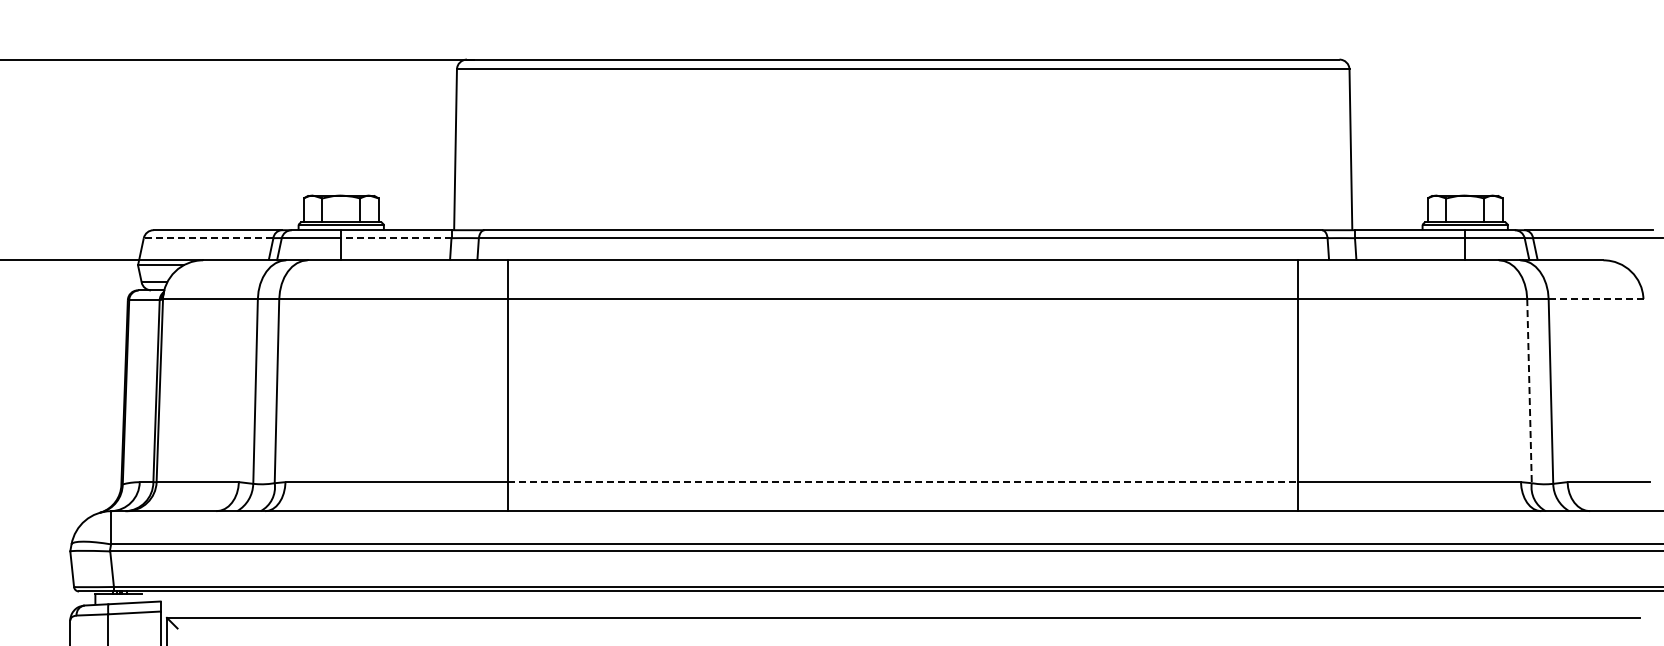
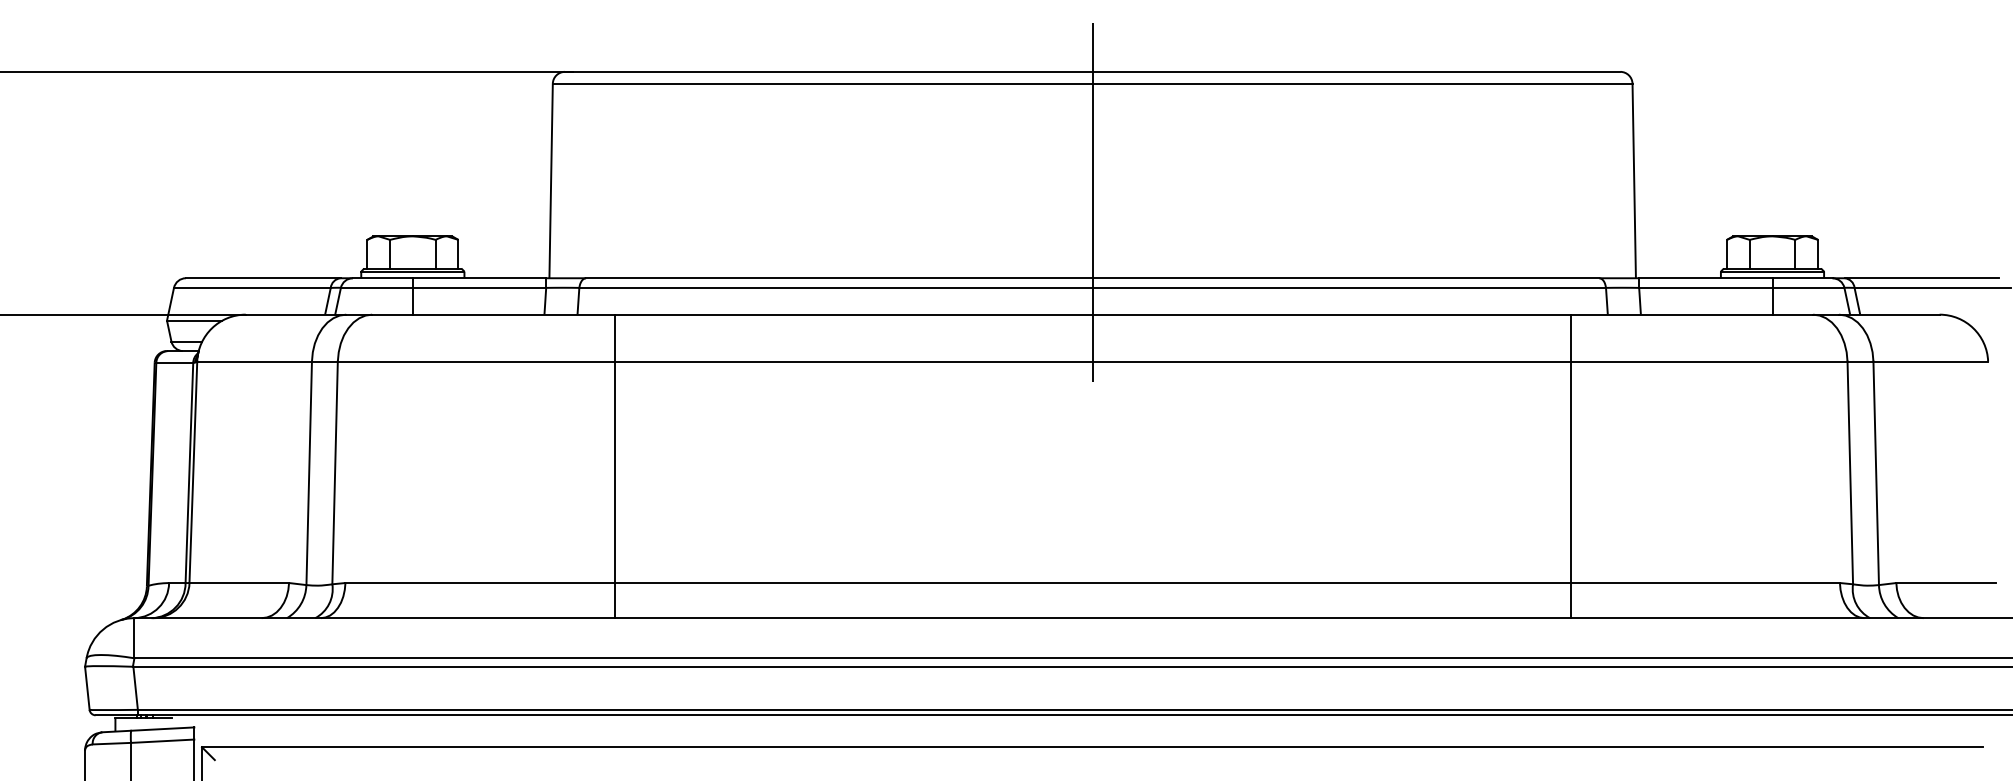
line: (903, 167) -> (1092, 202), added
line: (208, 238) -> (252, 288), dashed -> solid
line: (395, 238) -> (478, 288), dashed -> solid
line: (1595, 299) -> (1930, 362), dashed -> solid
line: (1529, 391) -> (1850, 473), dashed -> solid
line: (903, 482) -> (1092, 583), dashed -> solid

